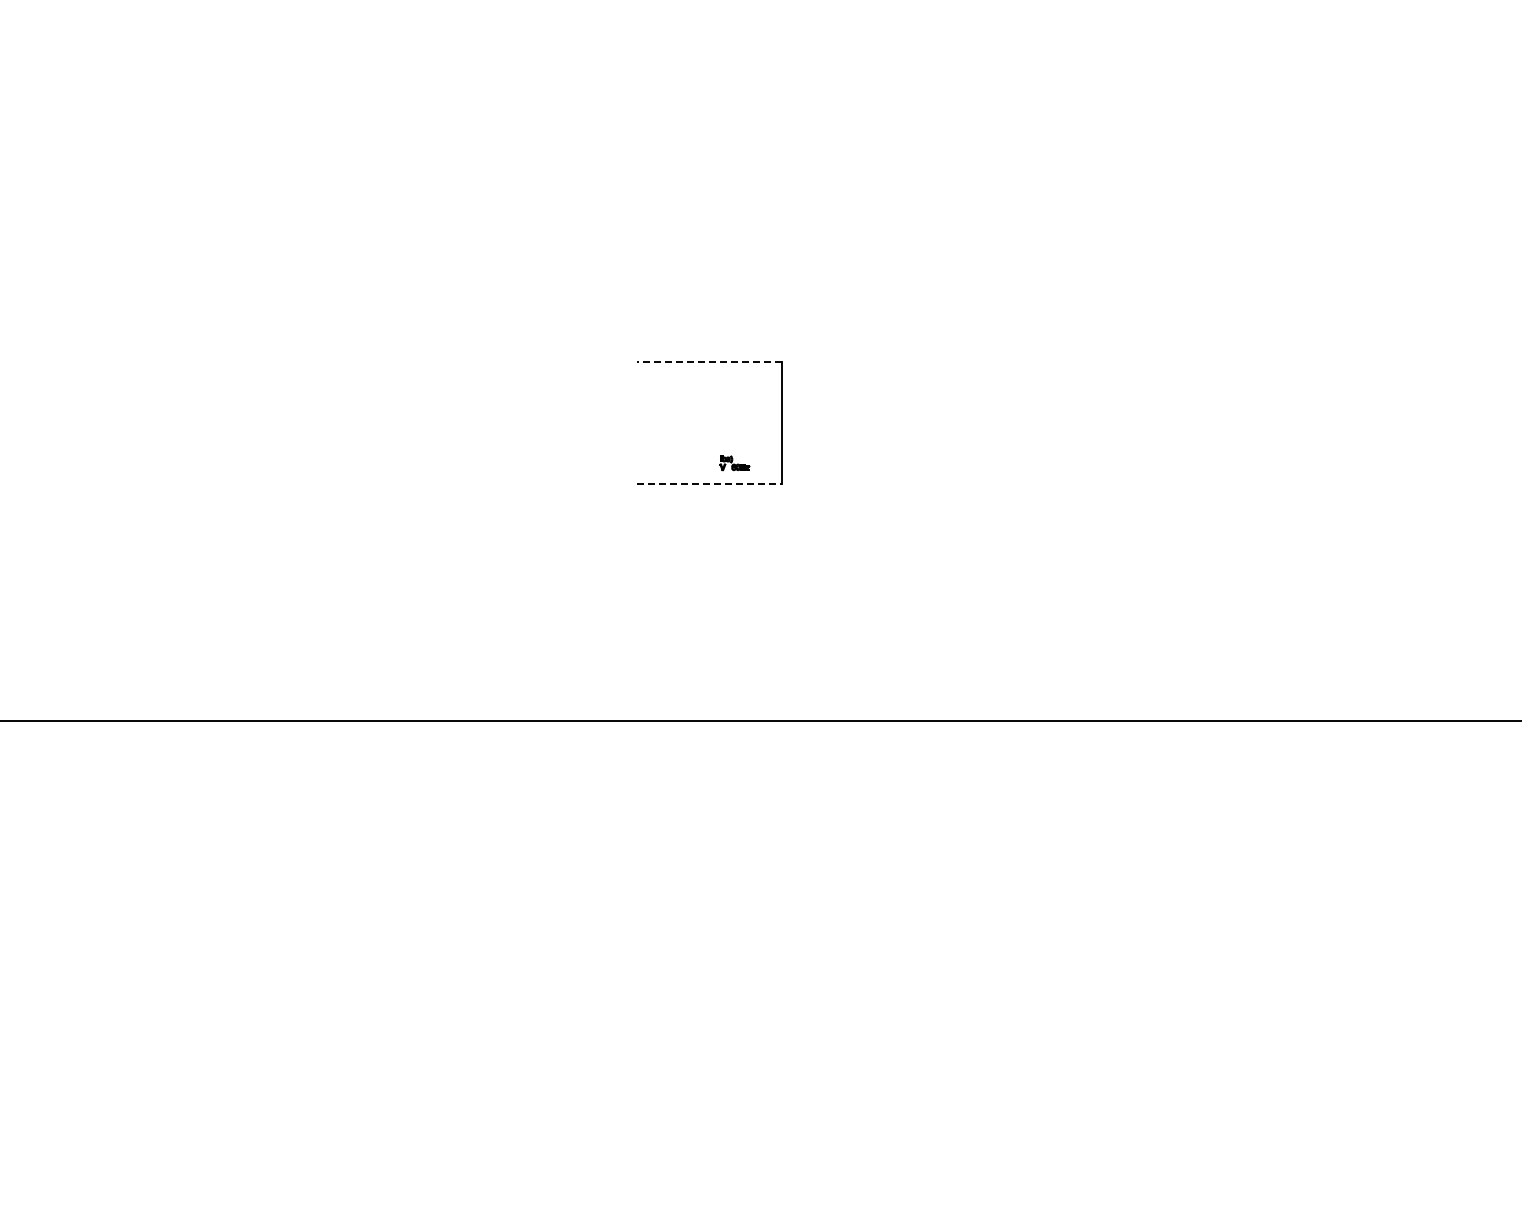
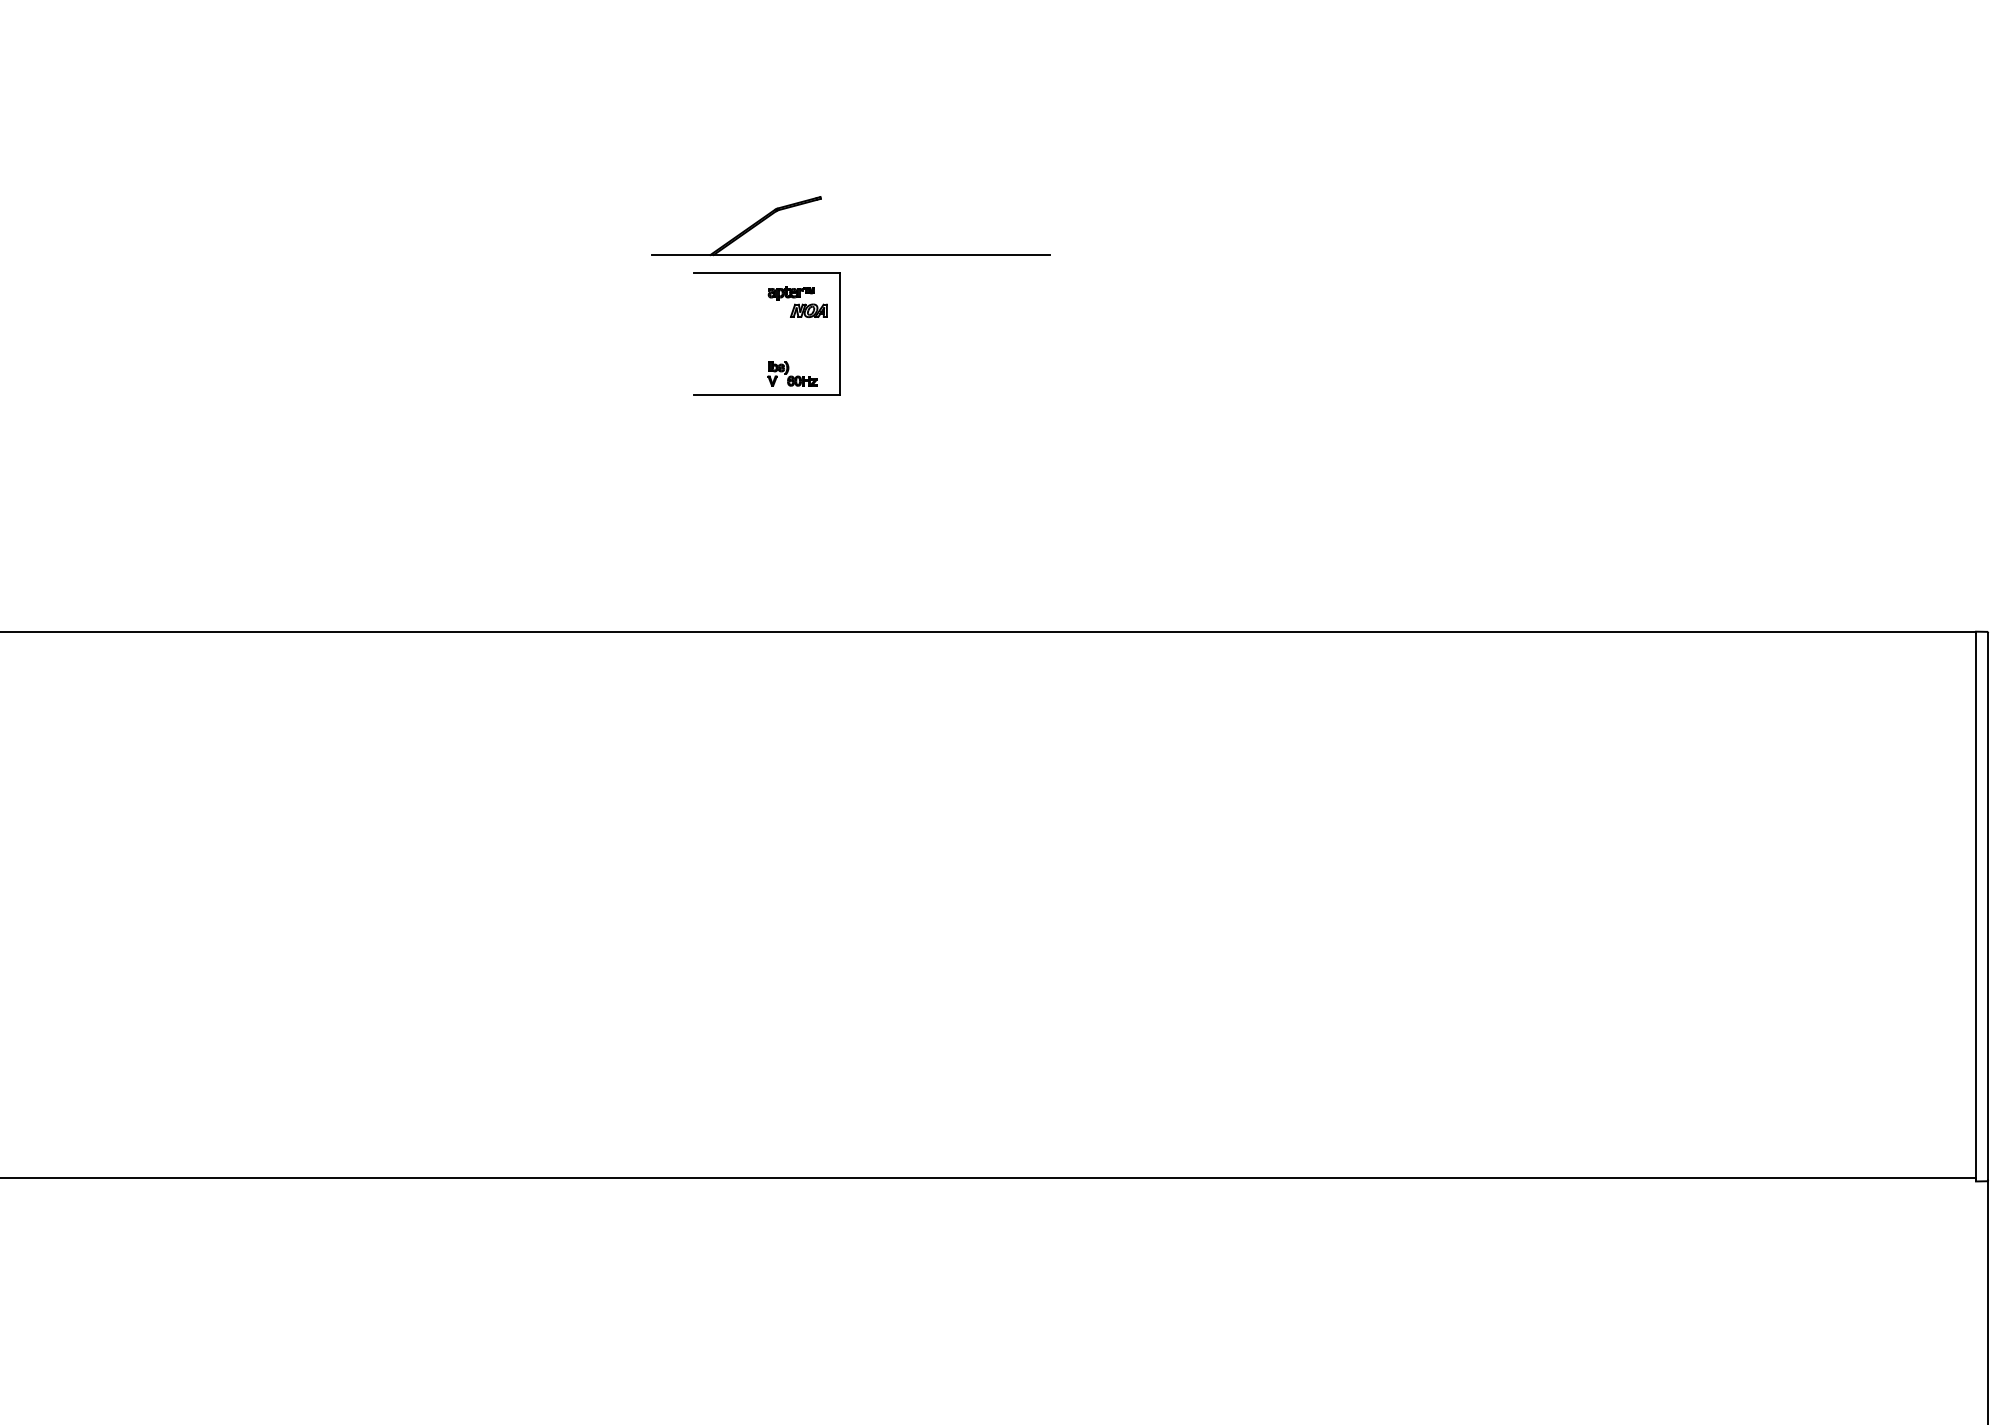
part: (792, 343) -> (850, 254), added
line: (709, 362) -> (767, 273), dashed -> solid
part: (739, 390) -> (797, 301), added
part: (734, 462) -> (792, 373), size x1.67
line: (709, 483) -> (767, 394), dashed -> solid

